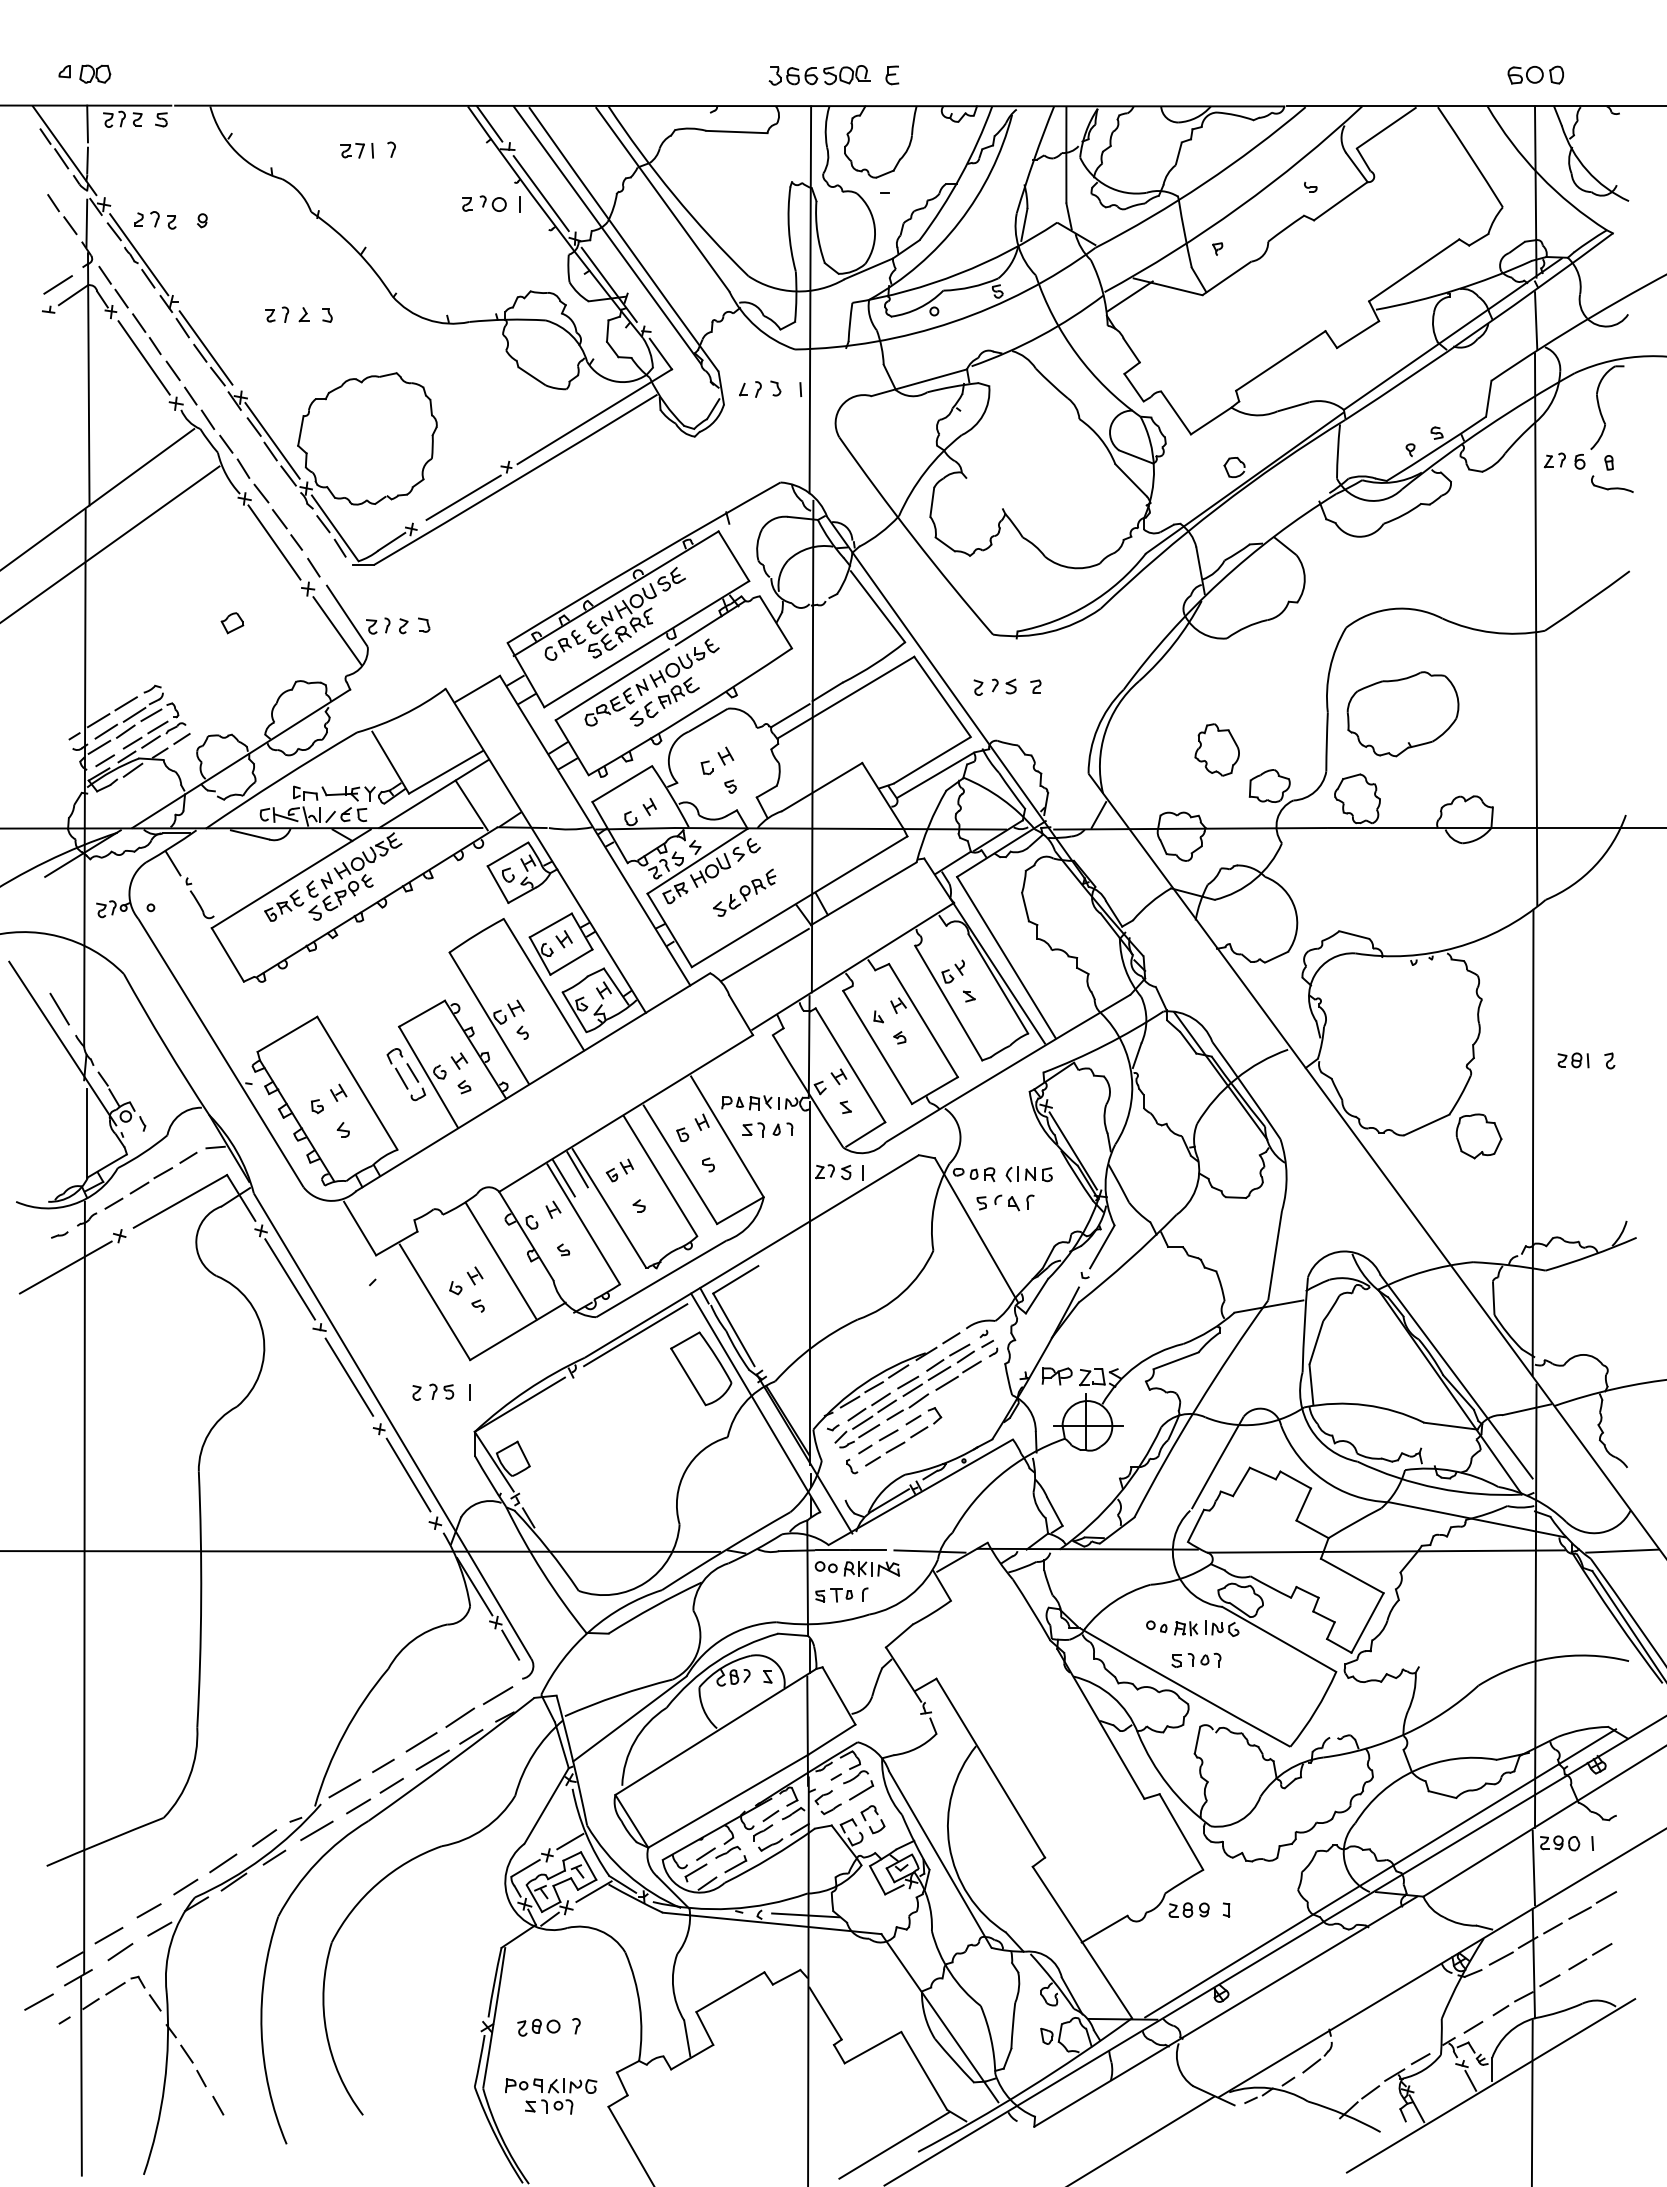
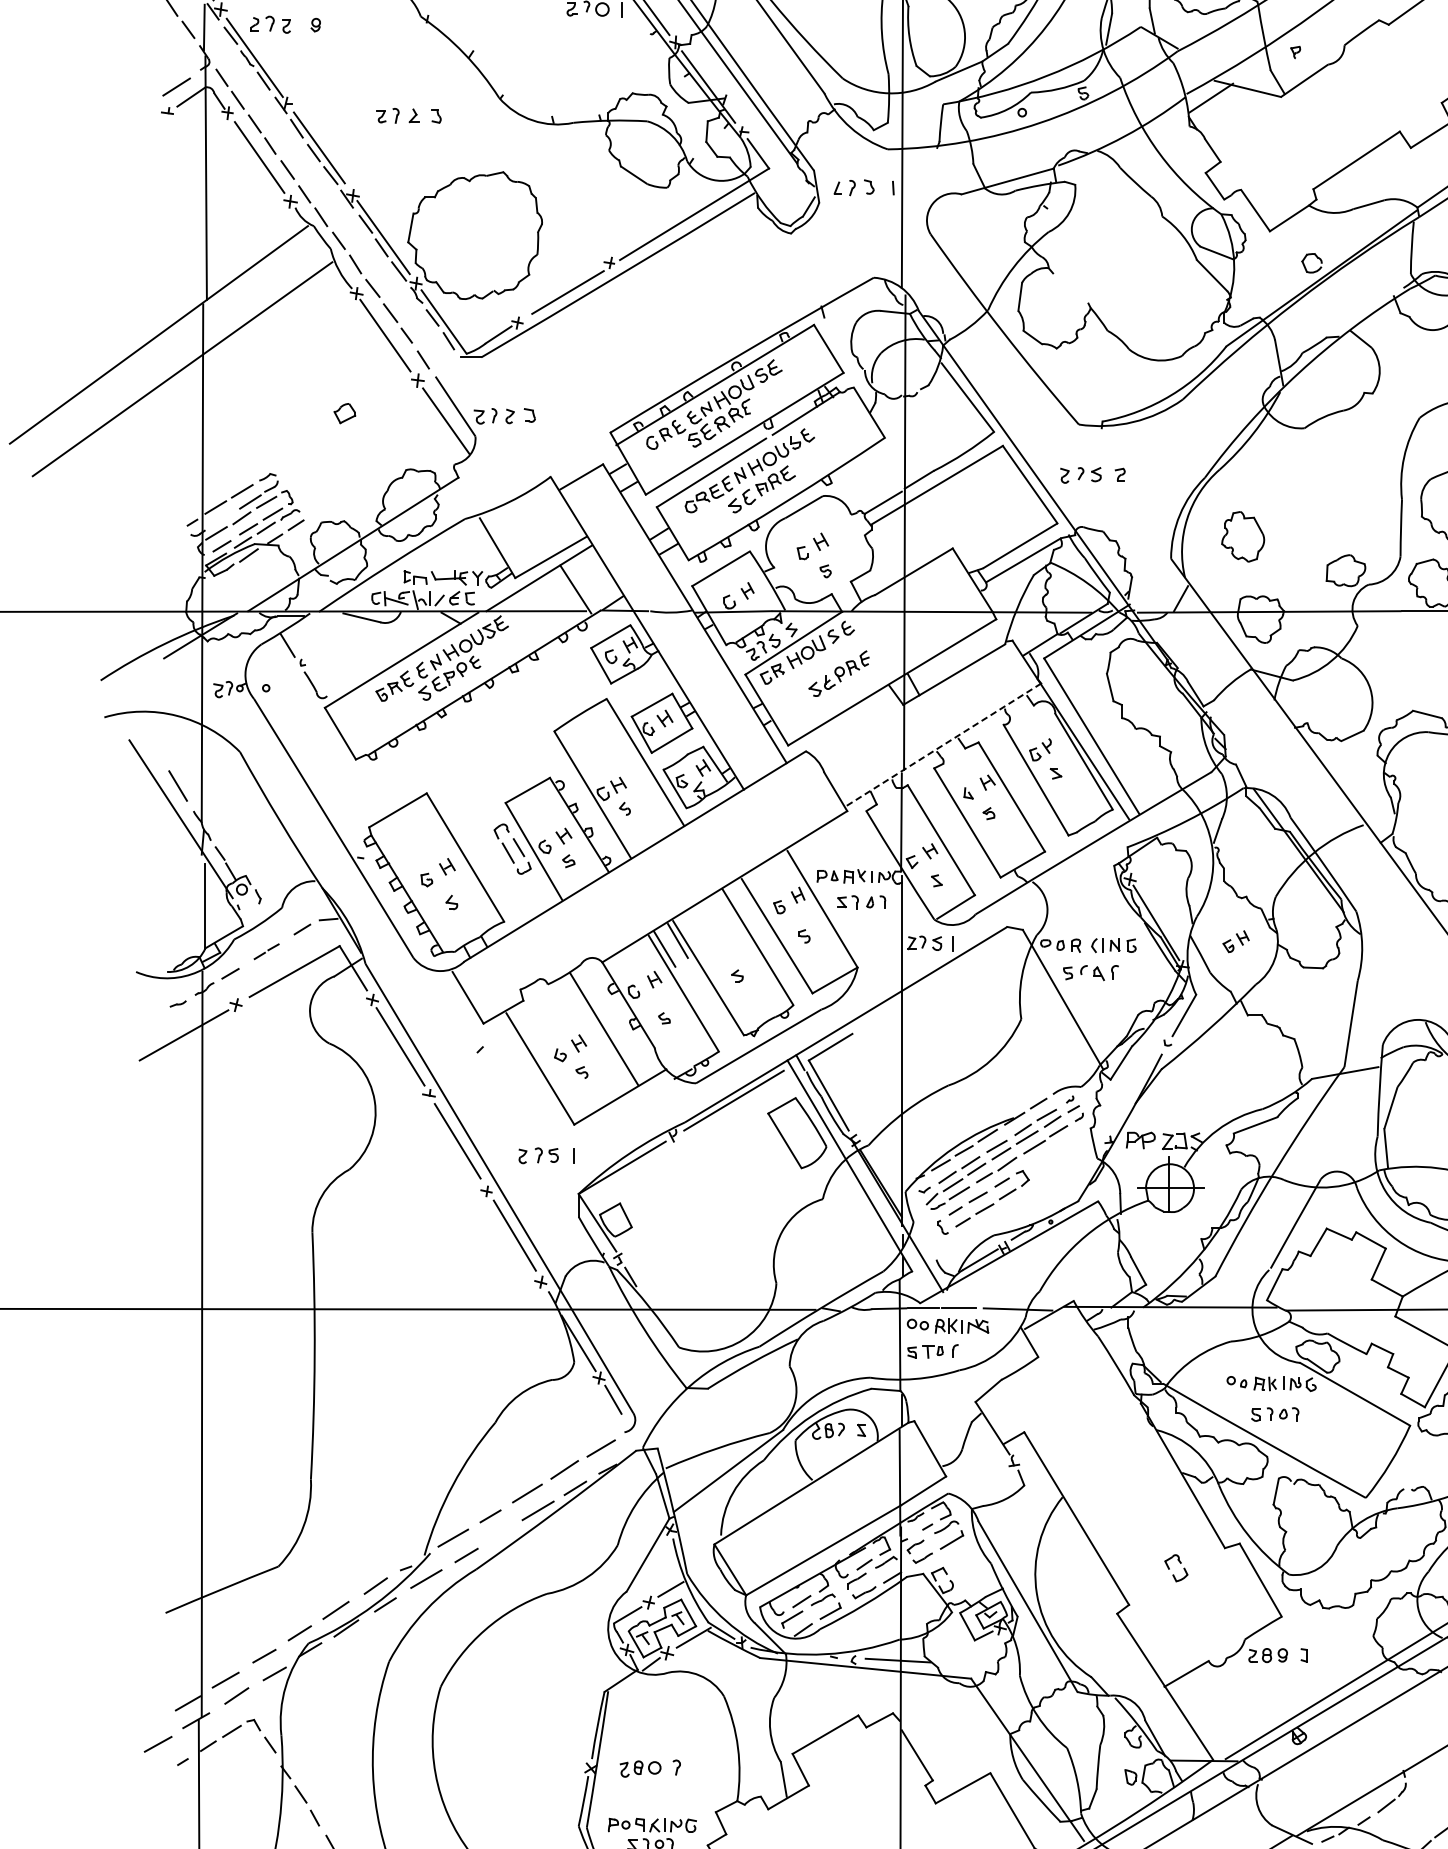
line: (106, 731) -> (223, 518), removed
part: (1216, 749) -> (1242, 536), moved
line: (764, 954) -> (858, 733), removed
line: (852, 966) -> (943, 744), solid -> dashed
part: (619, 1170) -> (1235, 941), moved
part: (151, 1180) -> (266, 951), size x0.6
line: (391, 1785) -> (498, 1535), removed
part: (872, 1819) -> (1175, 1568), moved

